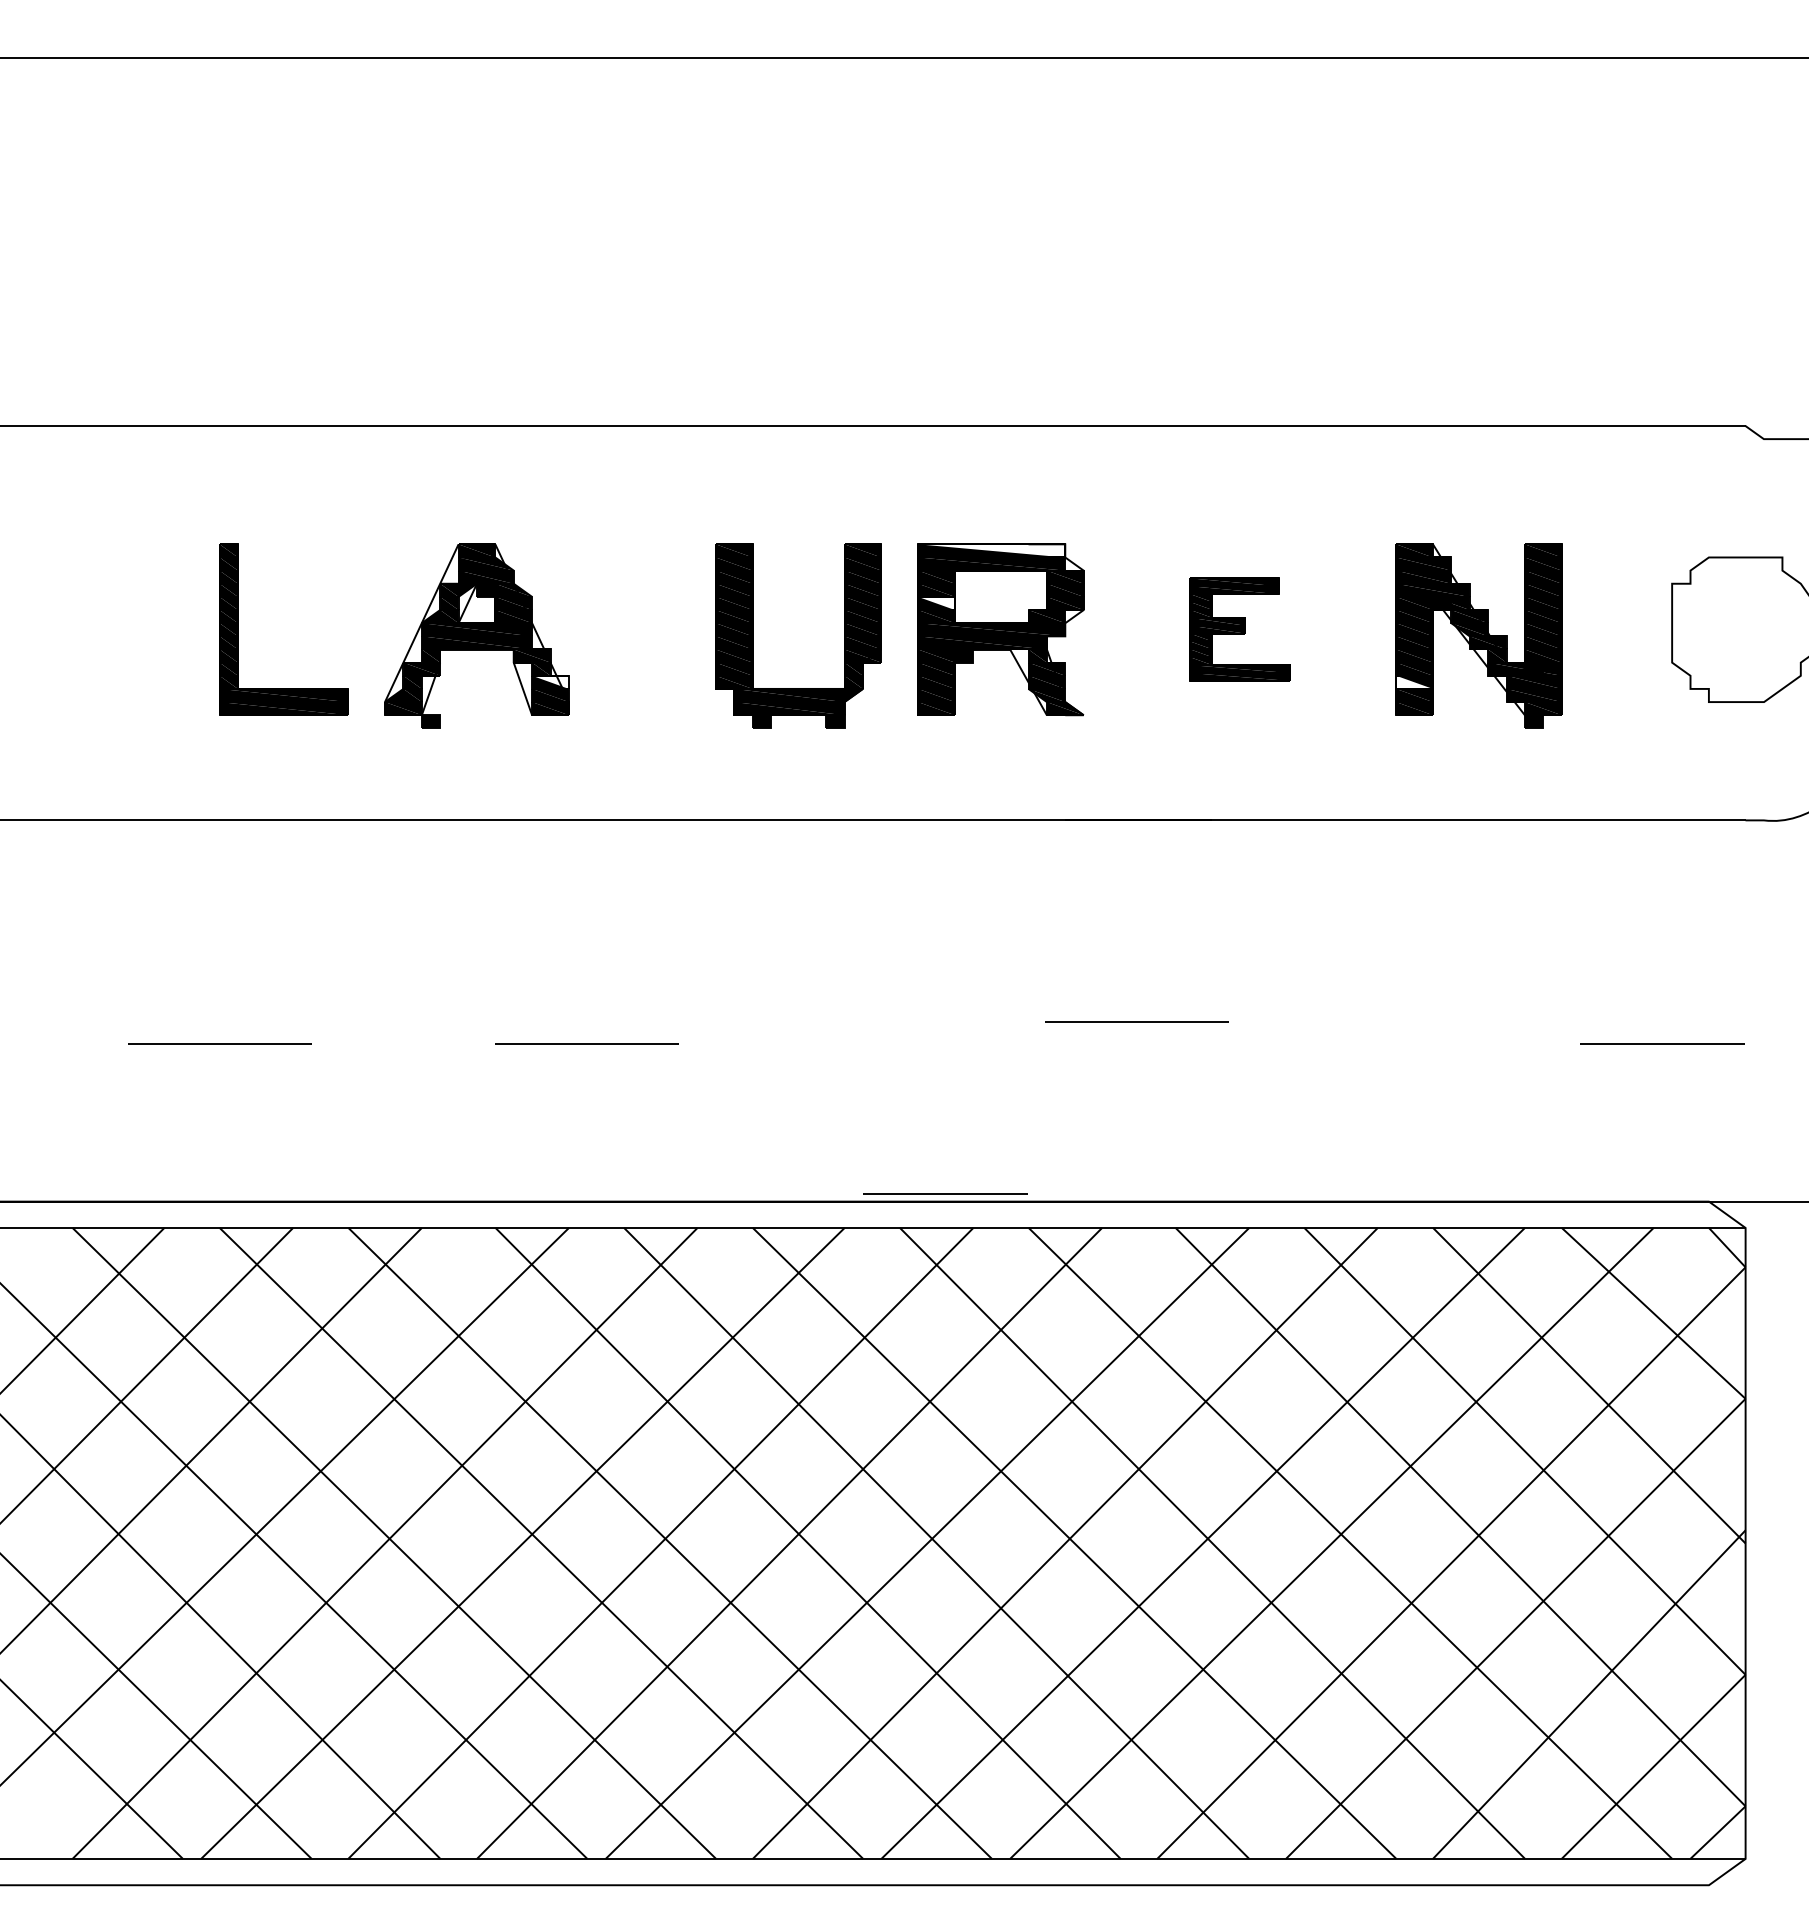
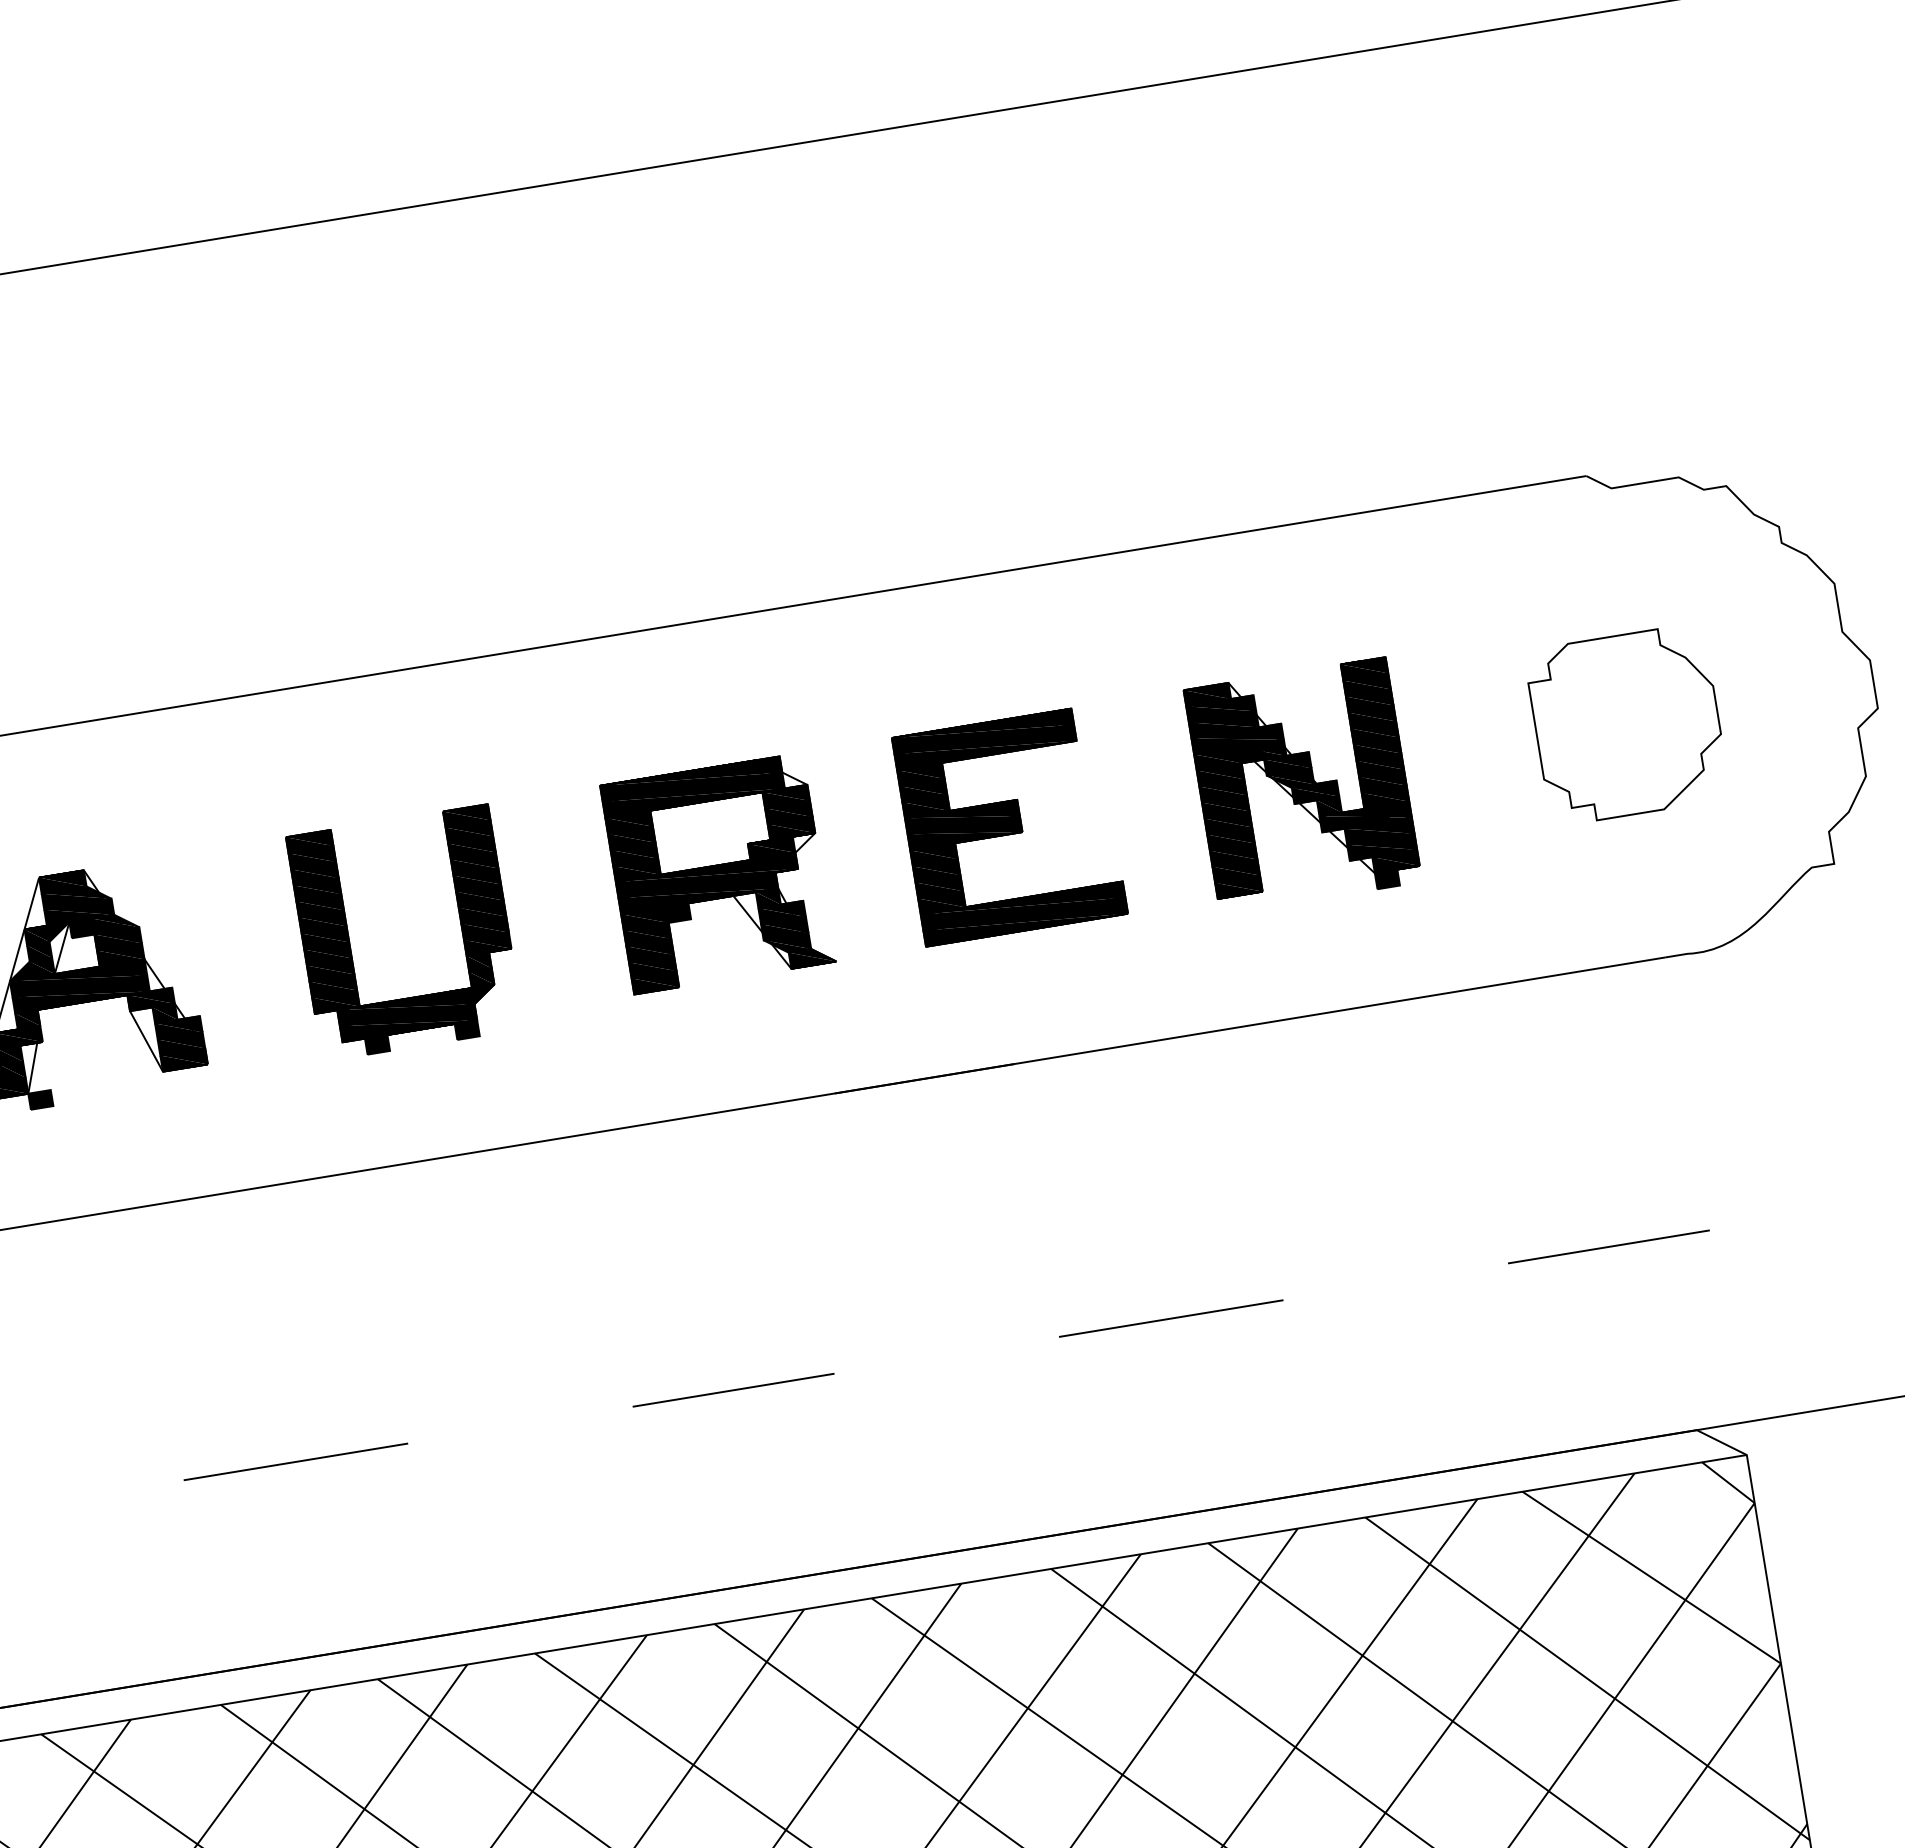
fill: (991, 550) -> (690, 778), added
fill: (936, 603) -> (634, 854), added
part: (1239, 629) -> (1009, 825), size x1.67
part: (753, 635) -> (350, 941), moved
fill: (550, 681) -> (178, 1026), added
fill: (1414, 681) -> (1233, 854), added
line: (1136, 1021) -> (1170, 1318), moved
line: (945, 1193) -> (733, 1389), moved

